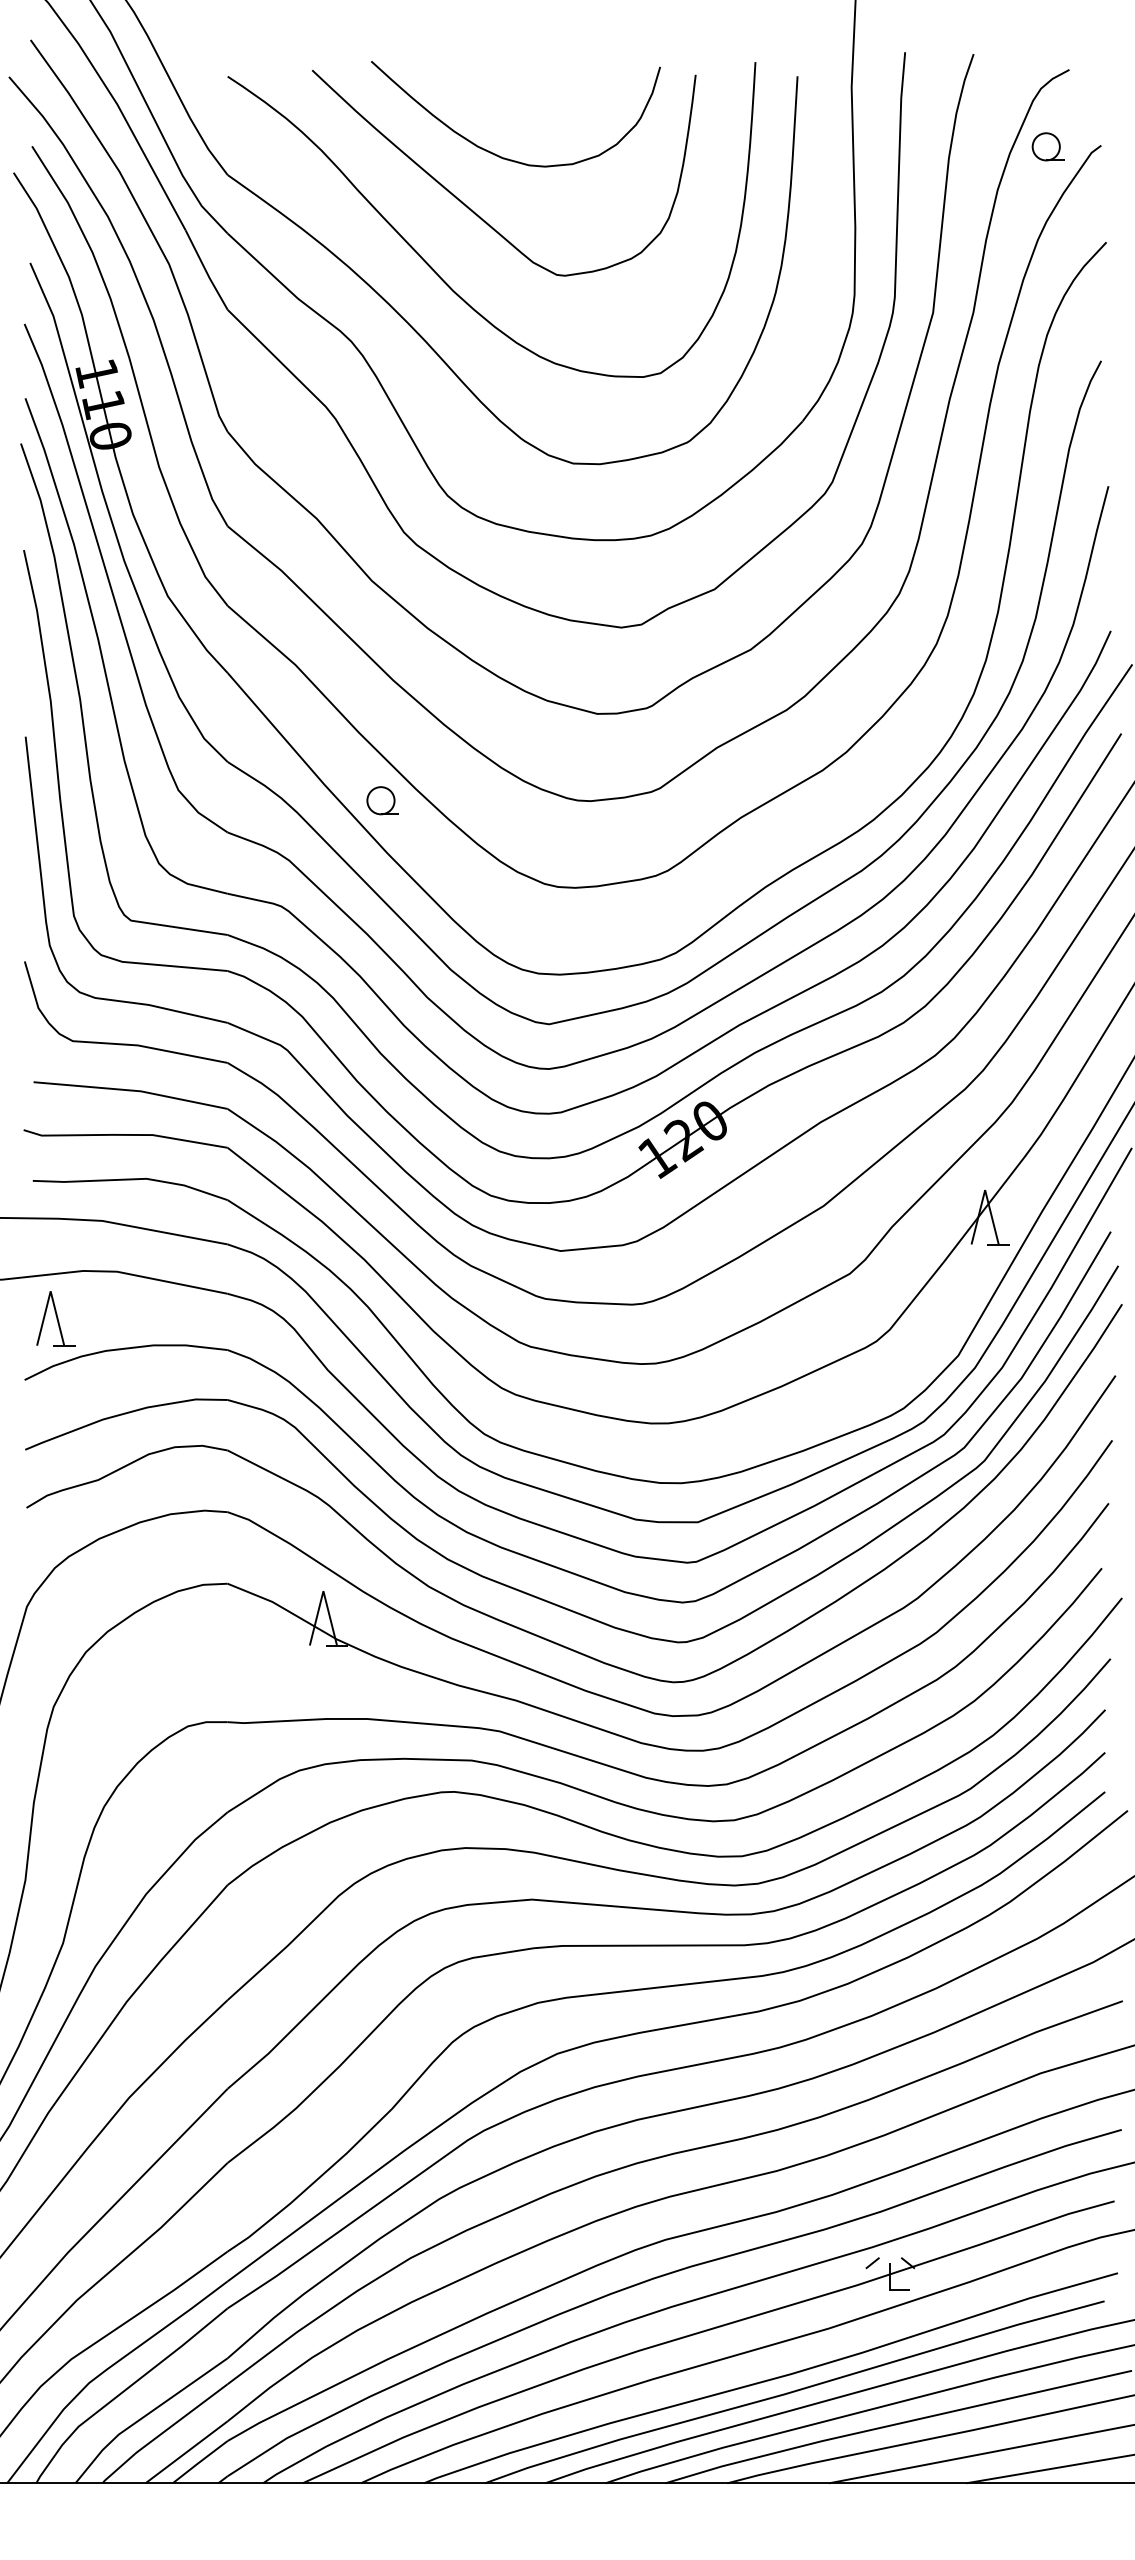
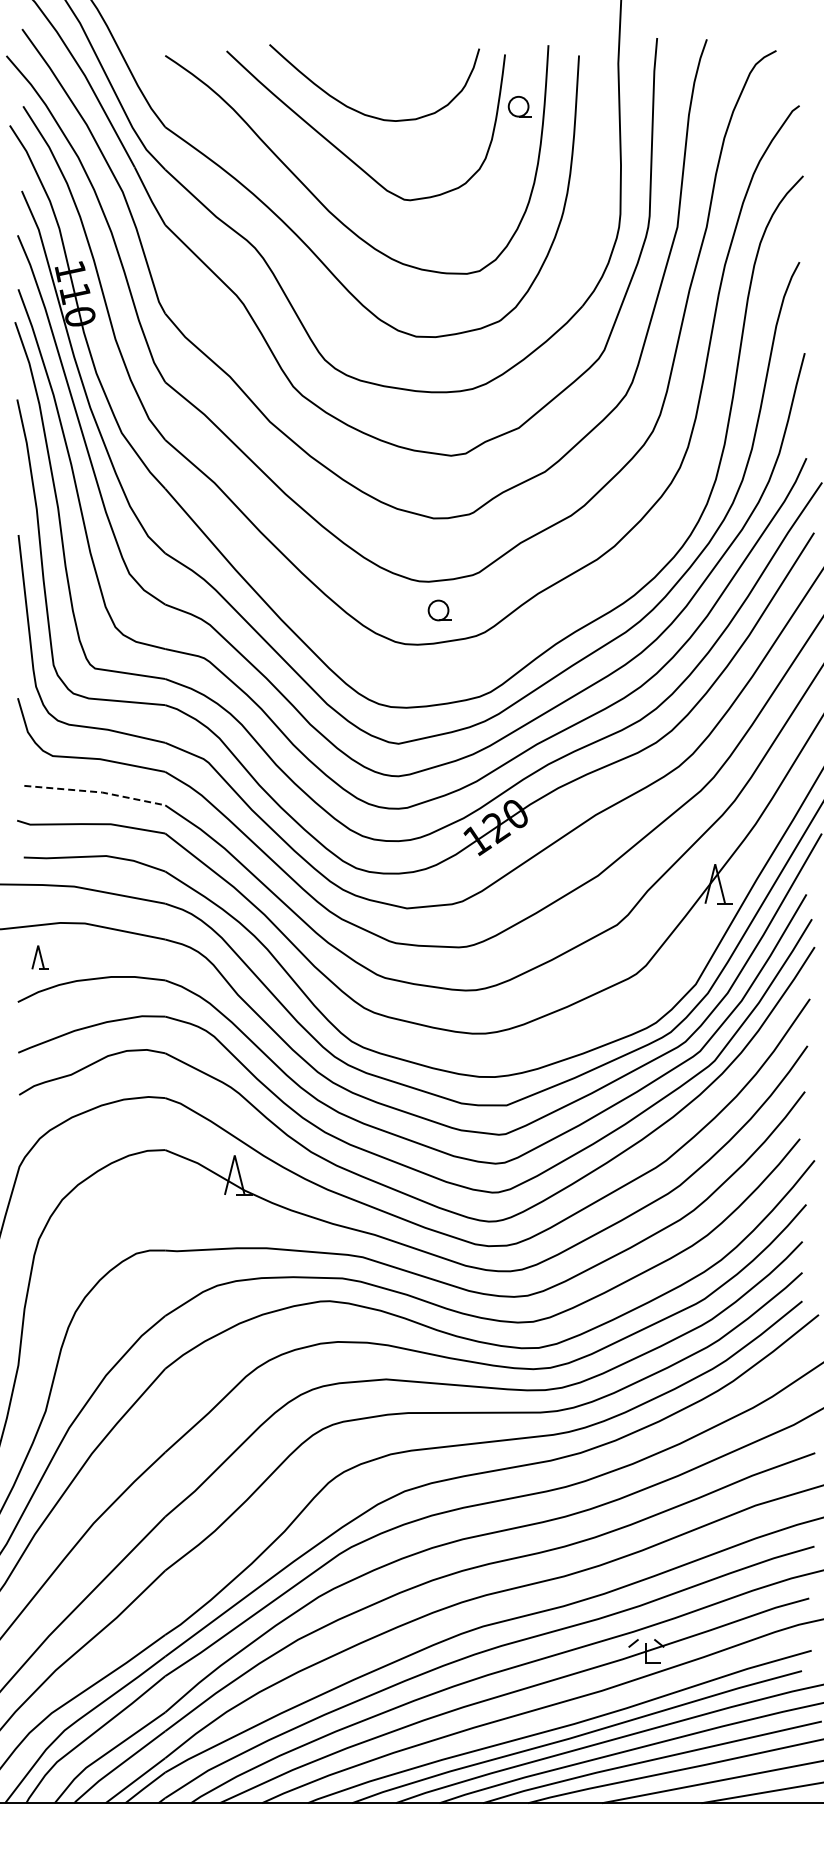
part: (1047, 146) -> (519, 106), moved
part: (382, 800) -> (439, 610), moved
line: (132, 1091) -> (96, 792), solid -> dashed
part: (55, 1318) -> (40, 957), size x0.6

